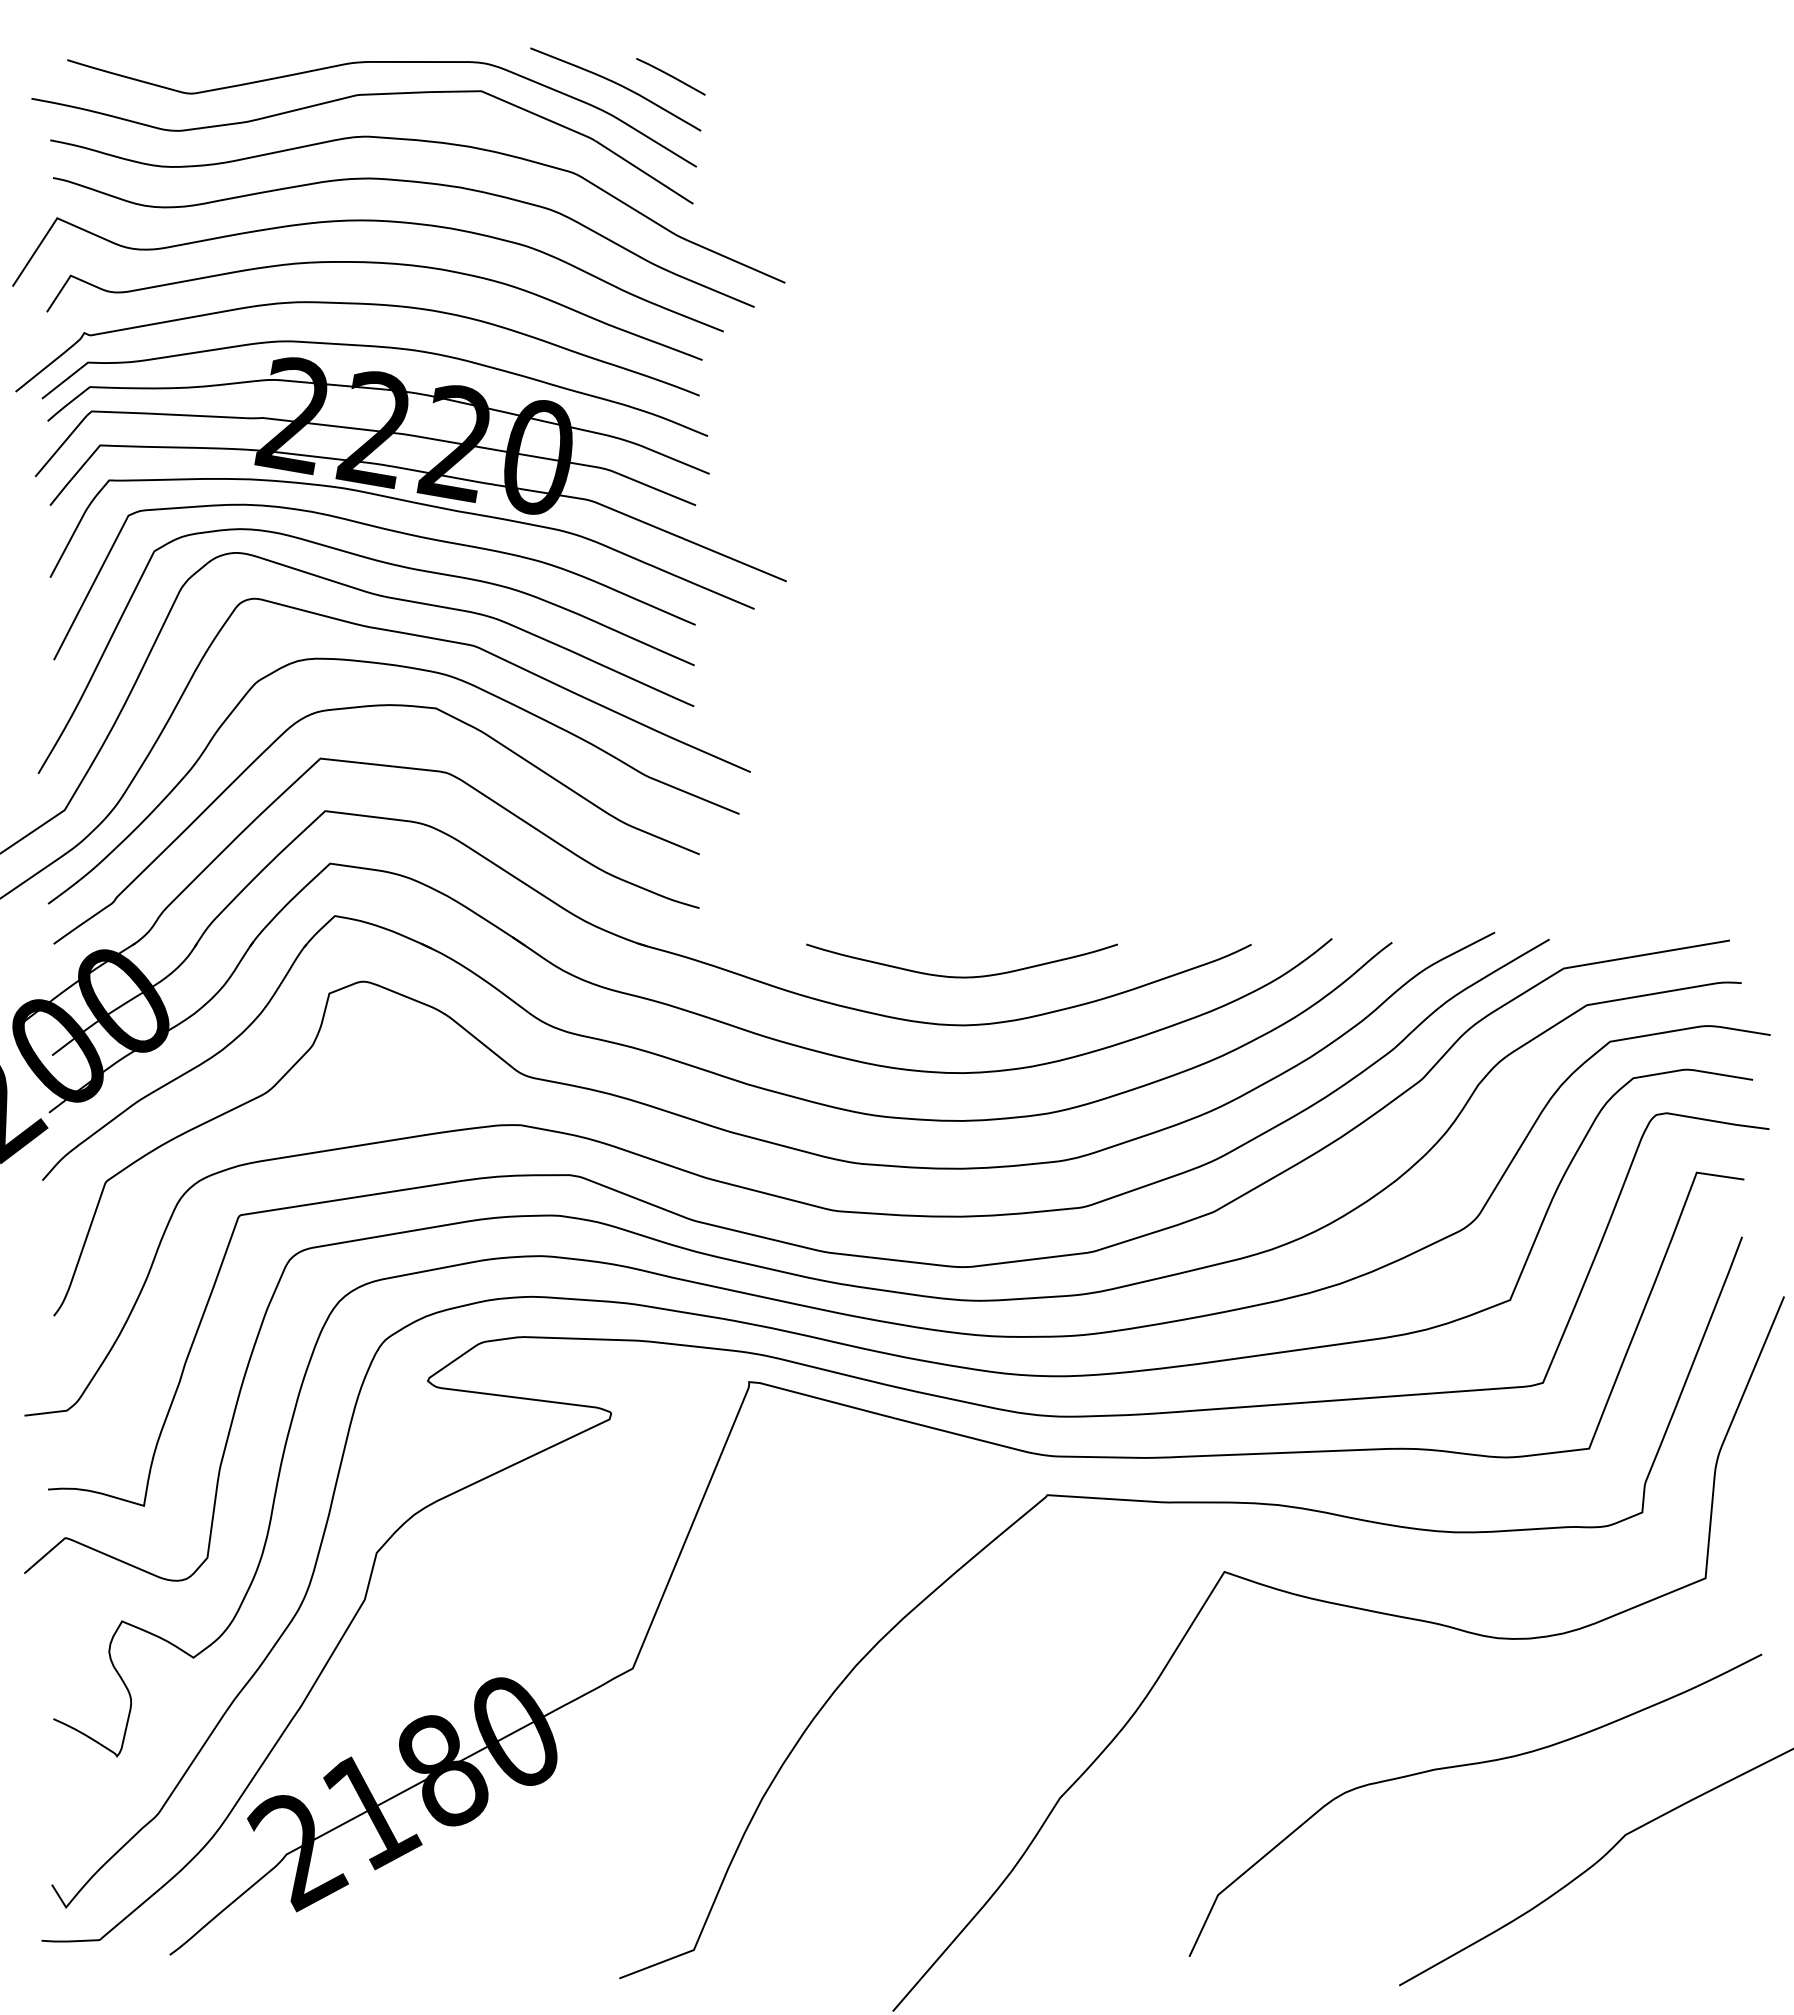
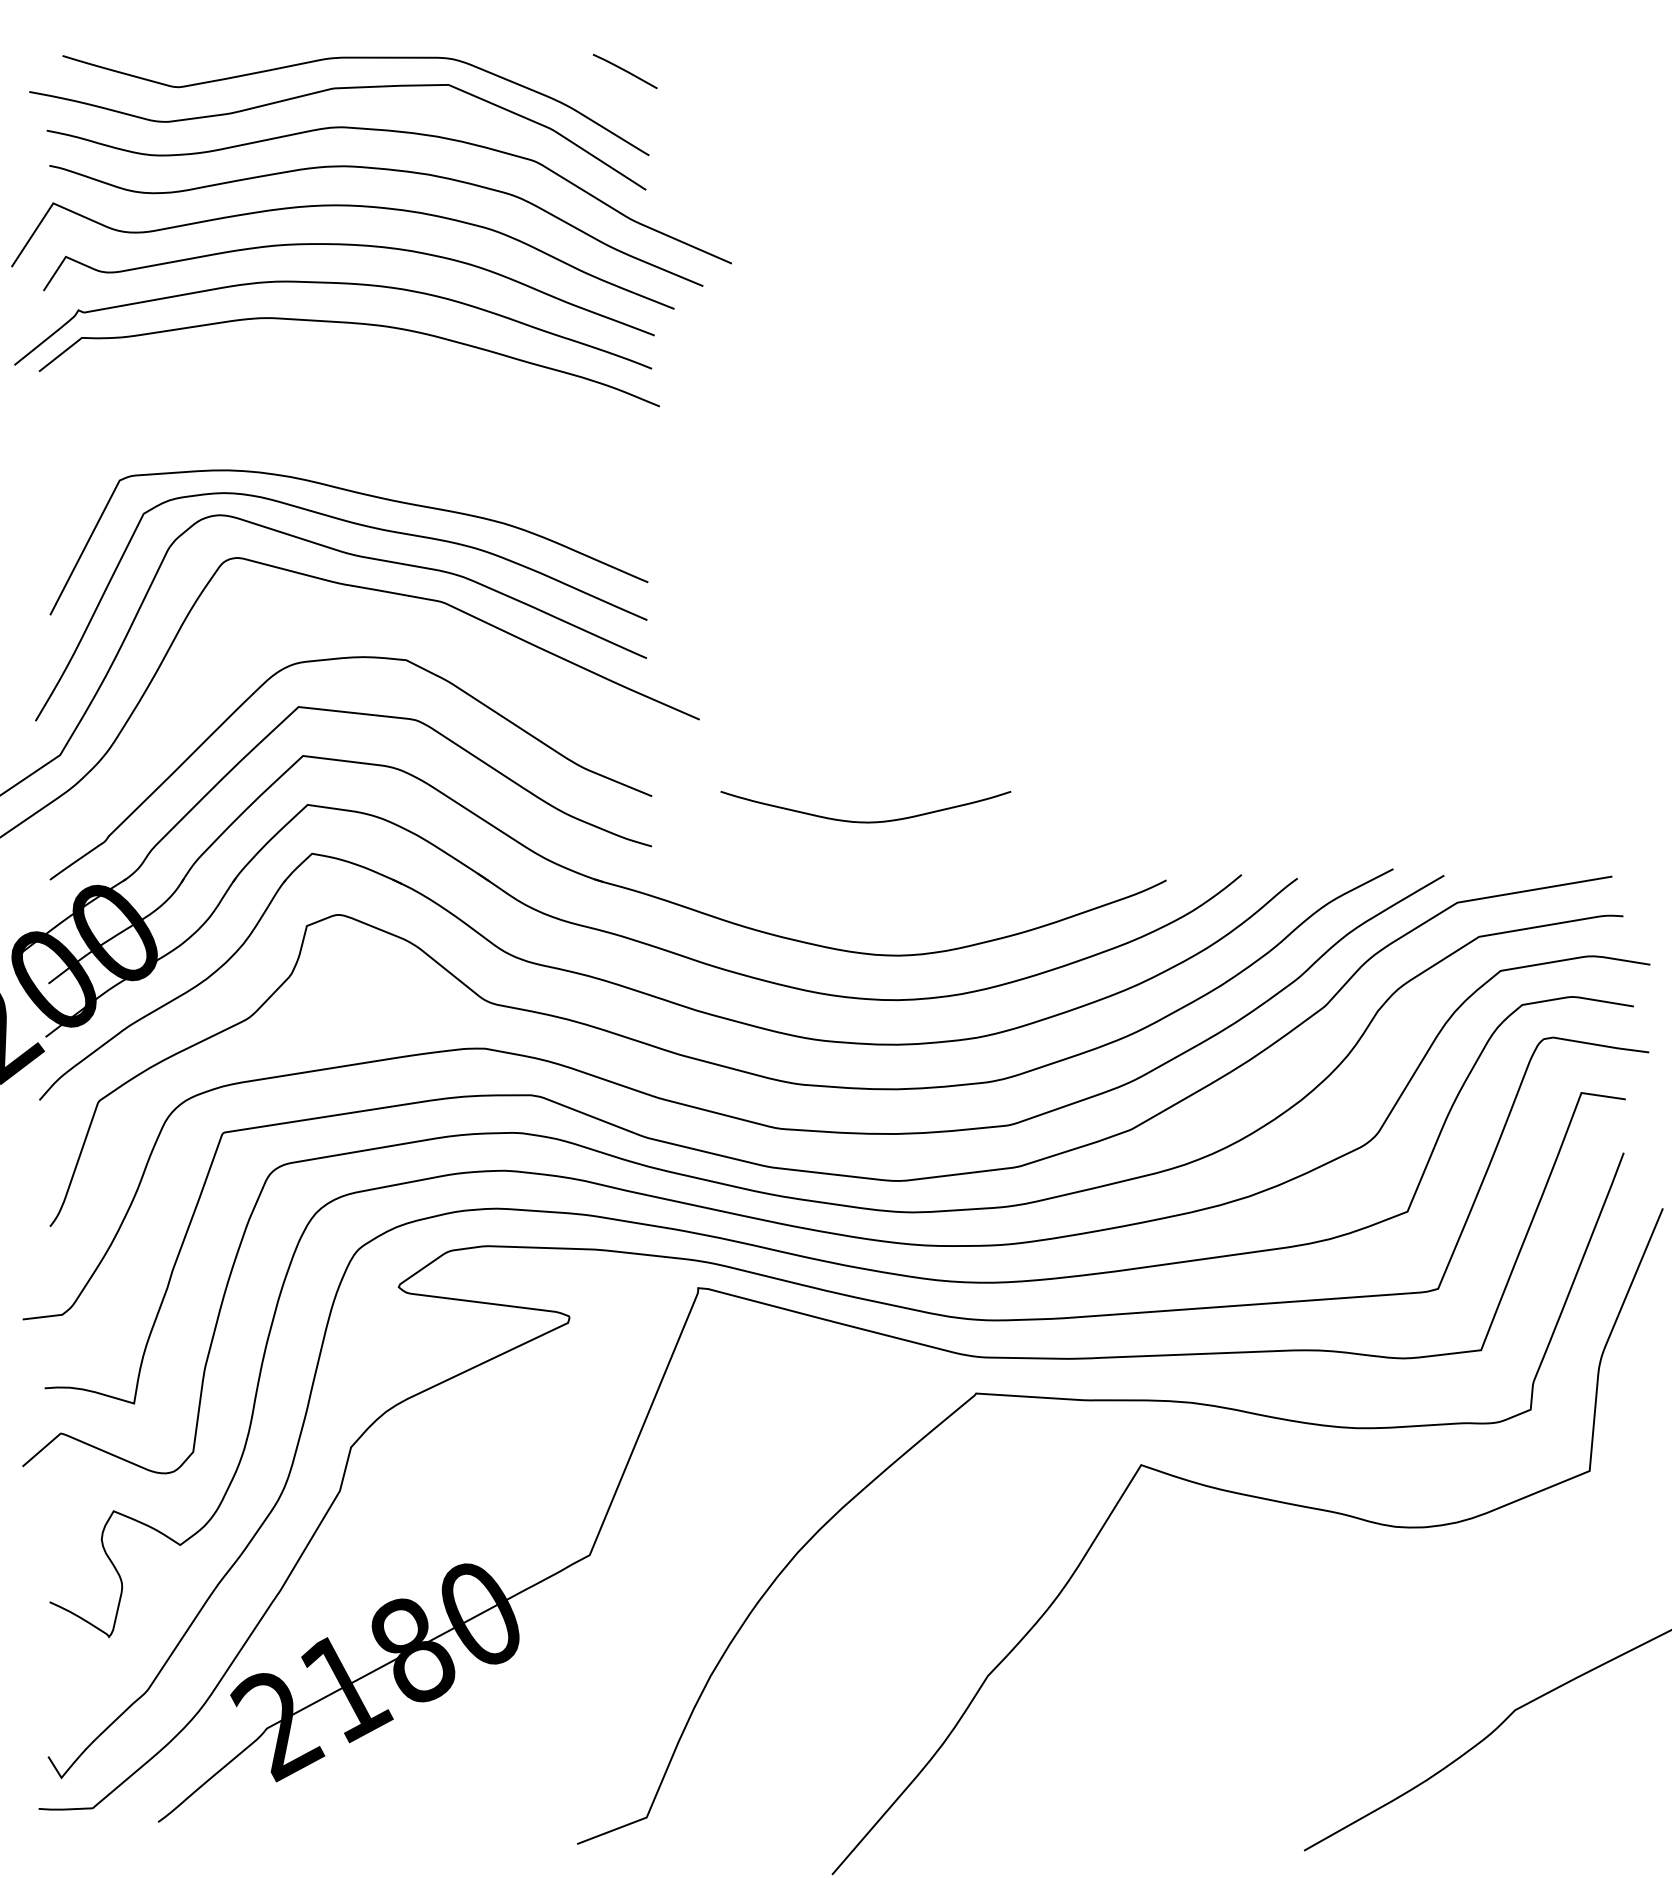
curve: (618, 85) -> (576, 79), removed
part: (417, 486) -> (389, 453), removed
curve: (413, 669) -> (385, 623), removed
curve: (961, 976) -> (865, 821), moved
curve: (1471, 1765) -> (1371, 1645), removed

